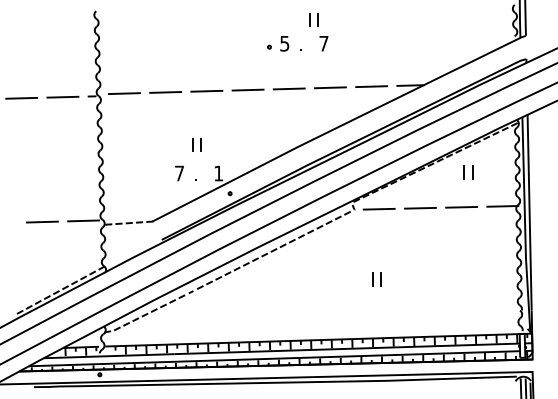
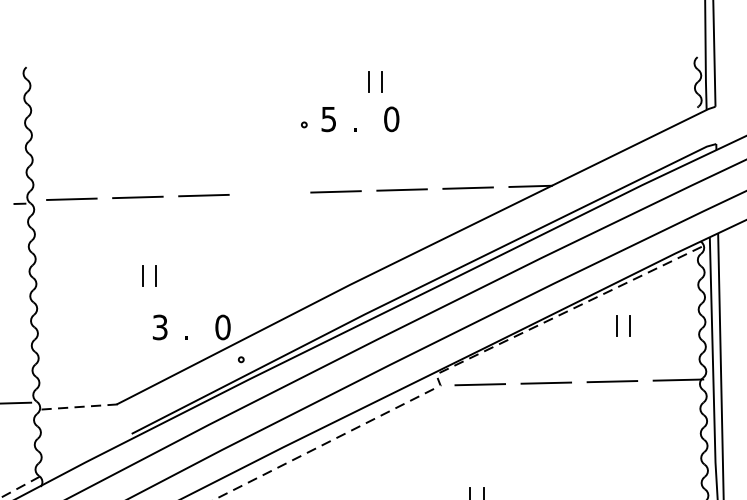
text: (323, 43) -> (390, 118), 7 -> 0
line: (247, 89) -> (269, 192), removed
part: (196, 144) -> (148, 276), moved
text: (179, 173) -> (160, 327), 7 -> 3
text: (218, 173) -> (222, 327), 1 -> 0

